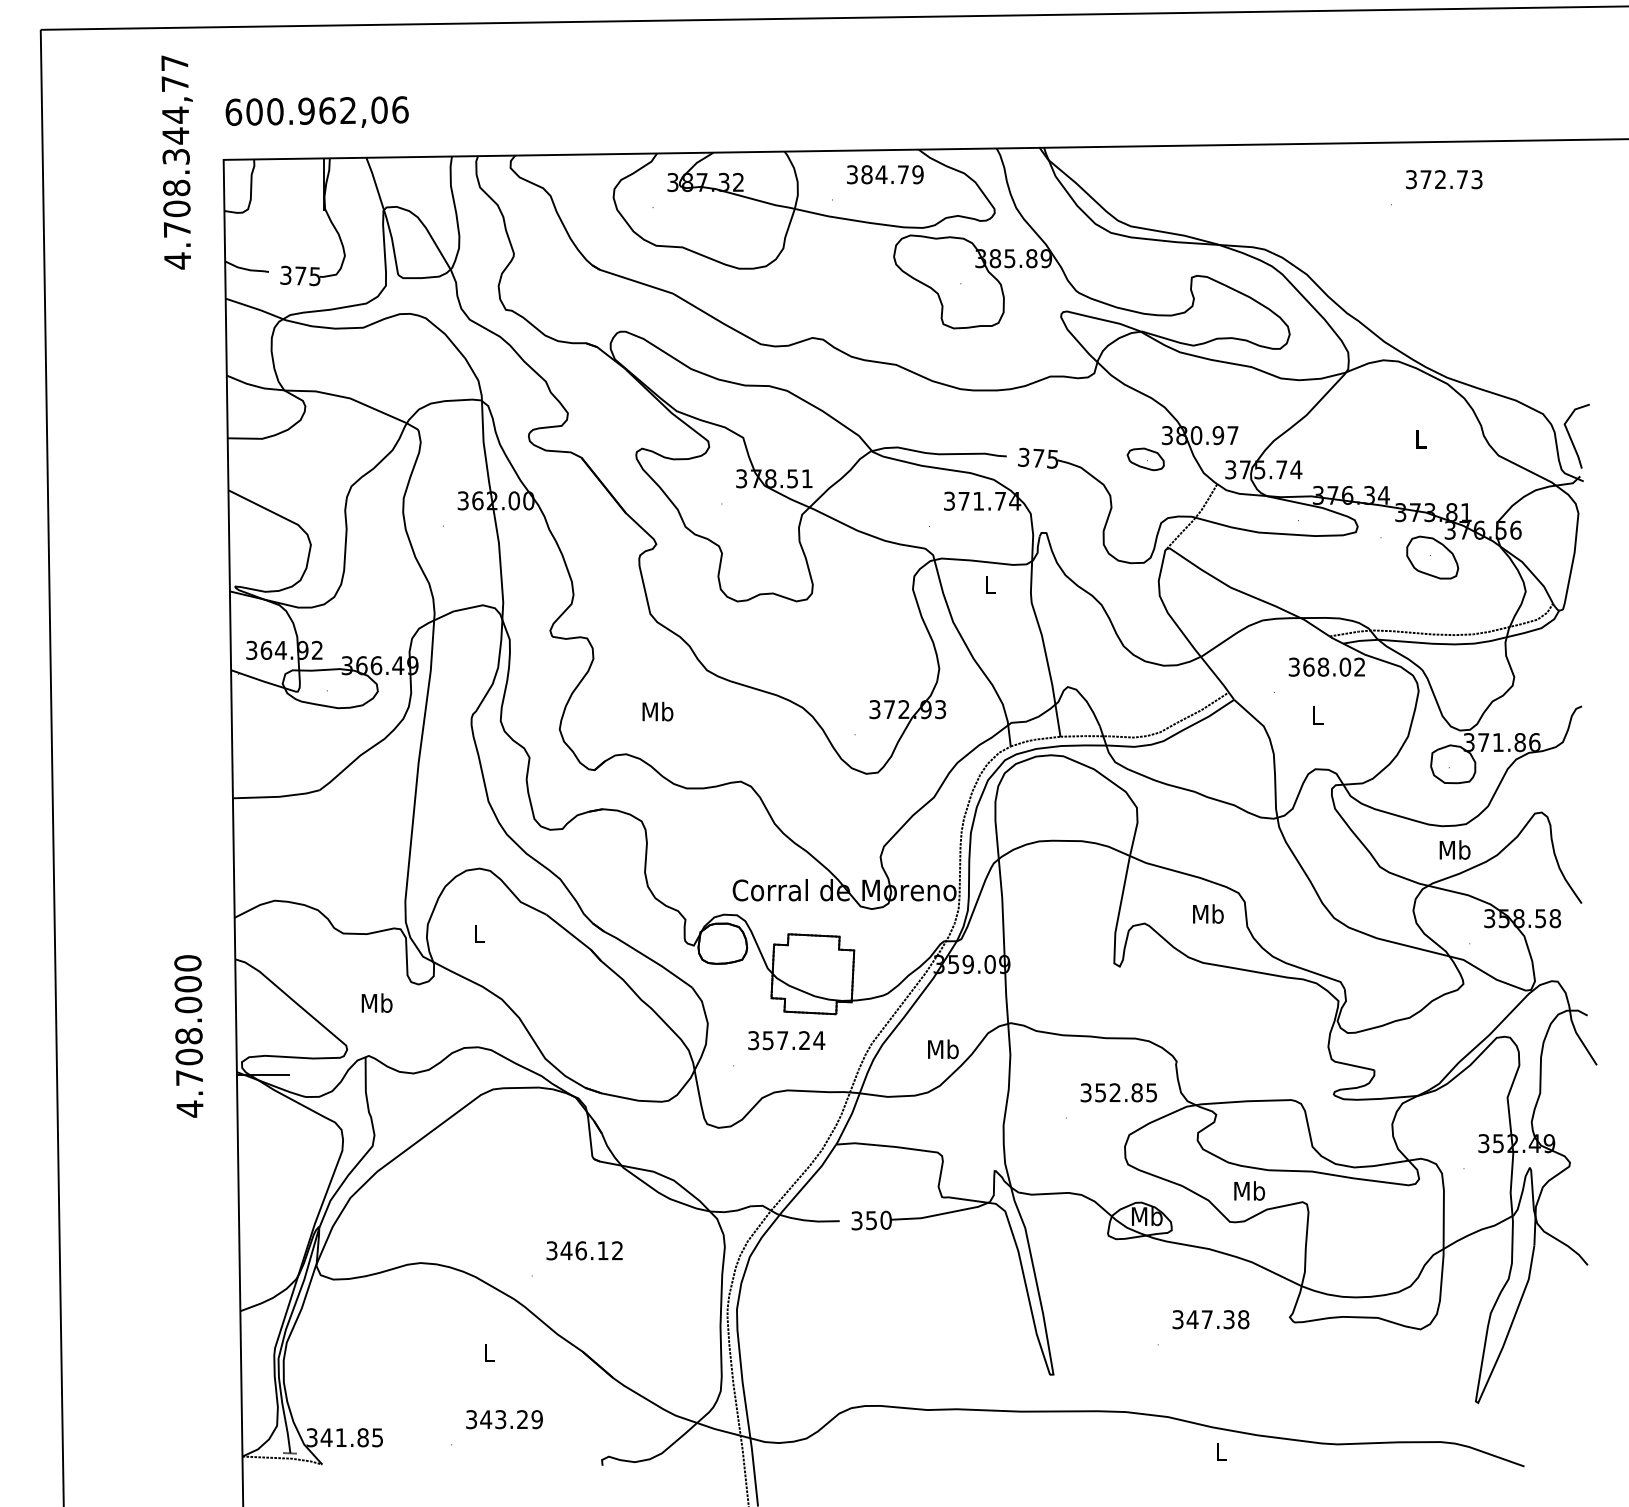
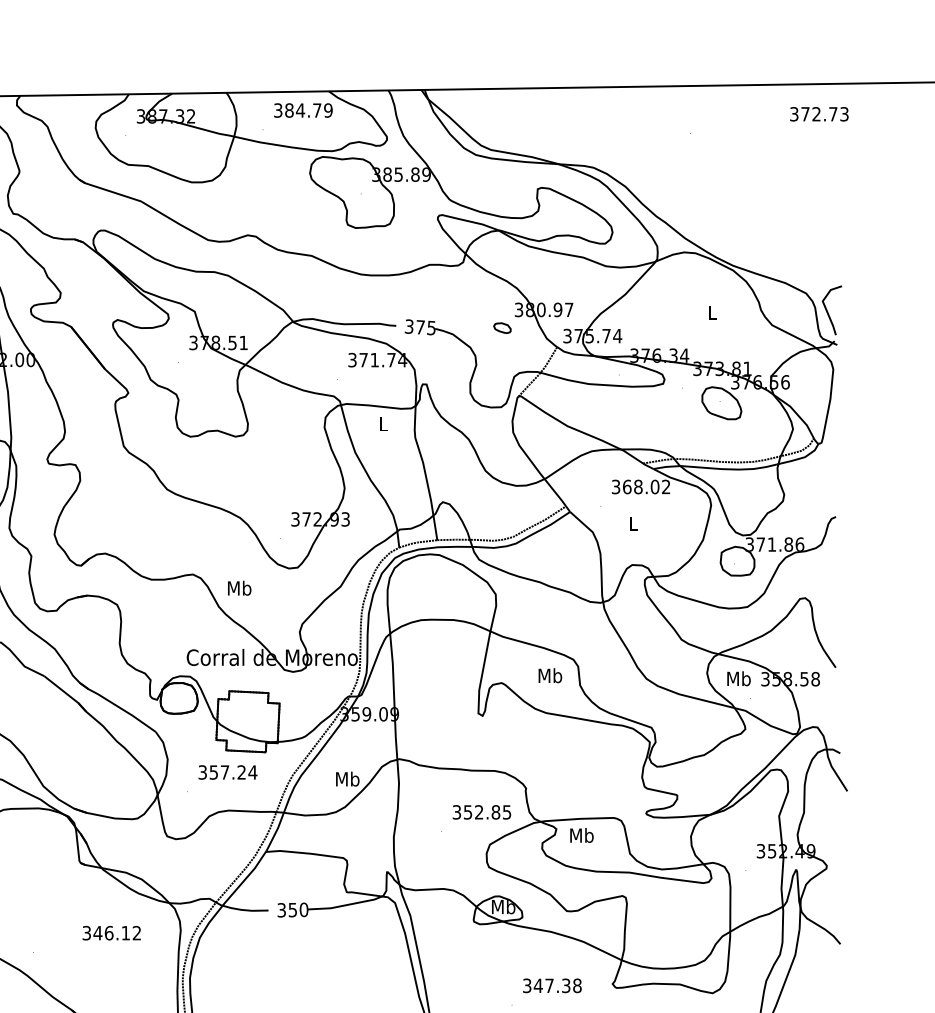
text: (1444, 179) -> (819, 114), moved
part: (1145, 459) -> (502, 328), size x0.6
text: (657, 711) -> (239, 588), moved
text: (1454, 849) -> (738, 678), moved
text: (1249, 1190) -> (581, 835), moved
text: (584, 1250) -> (111, 932), moved

